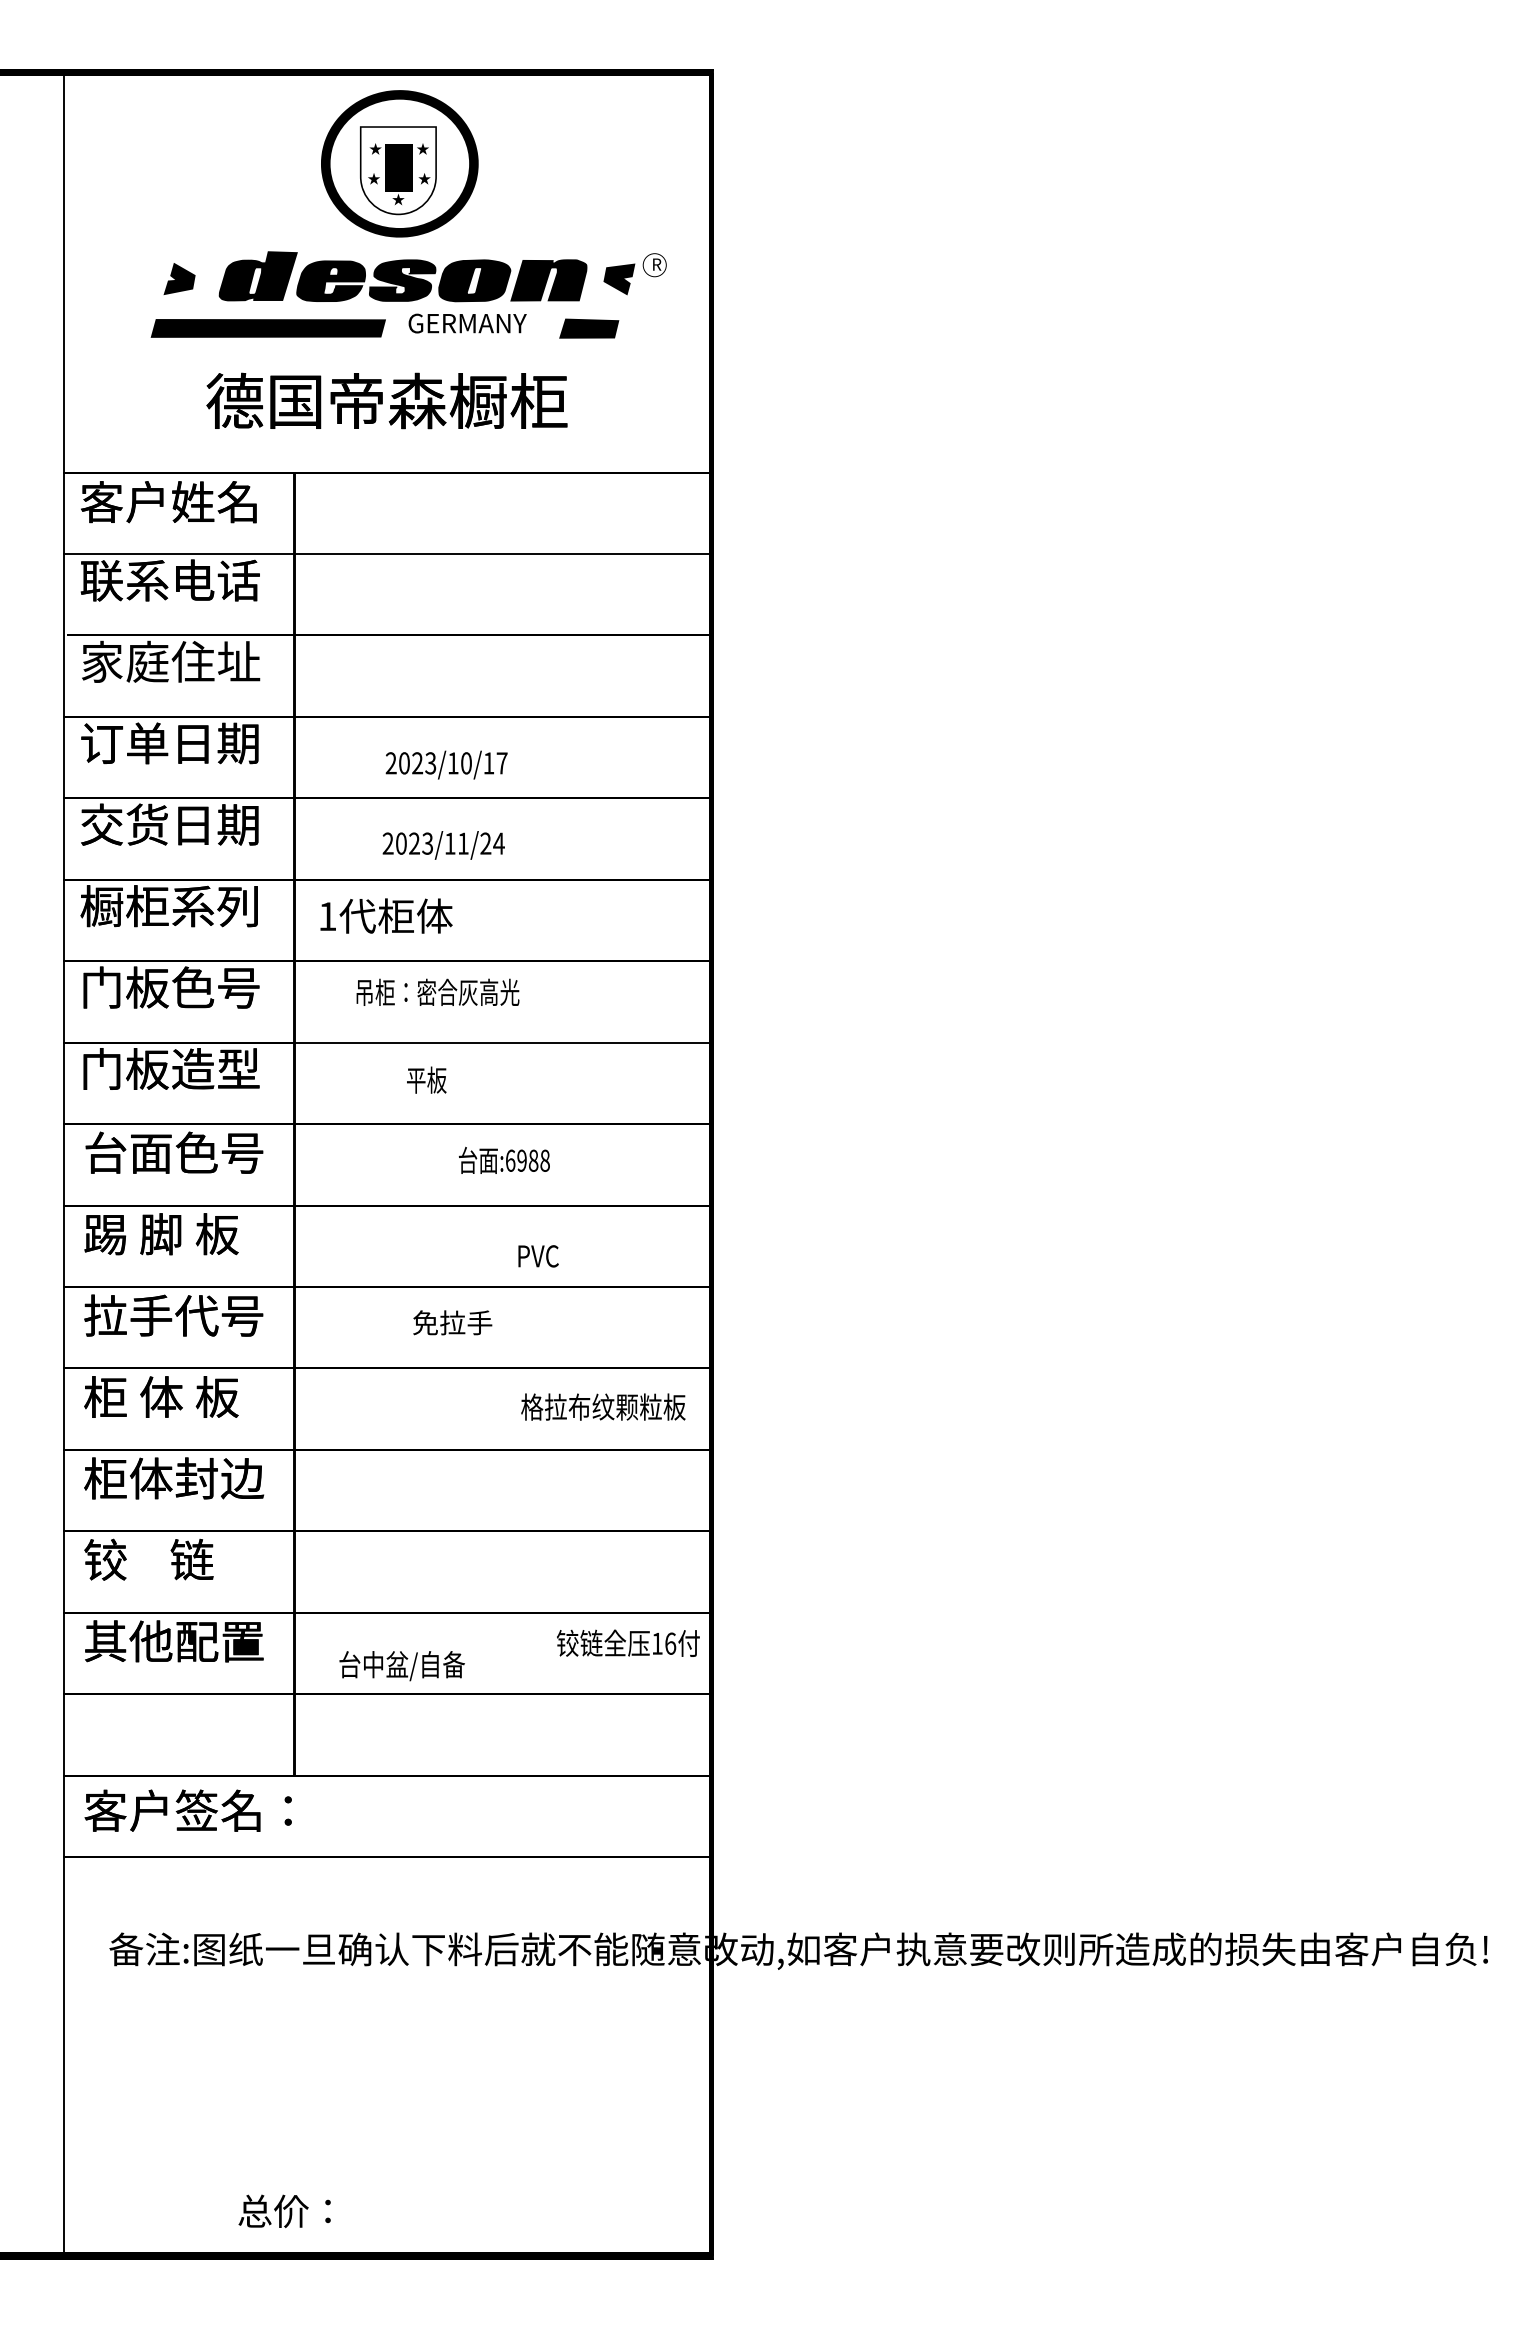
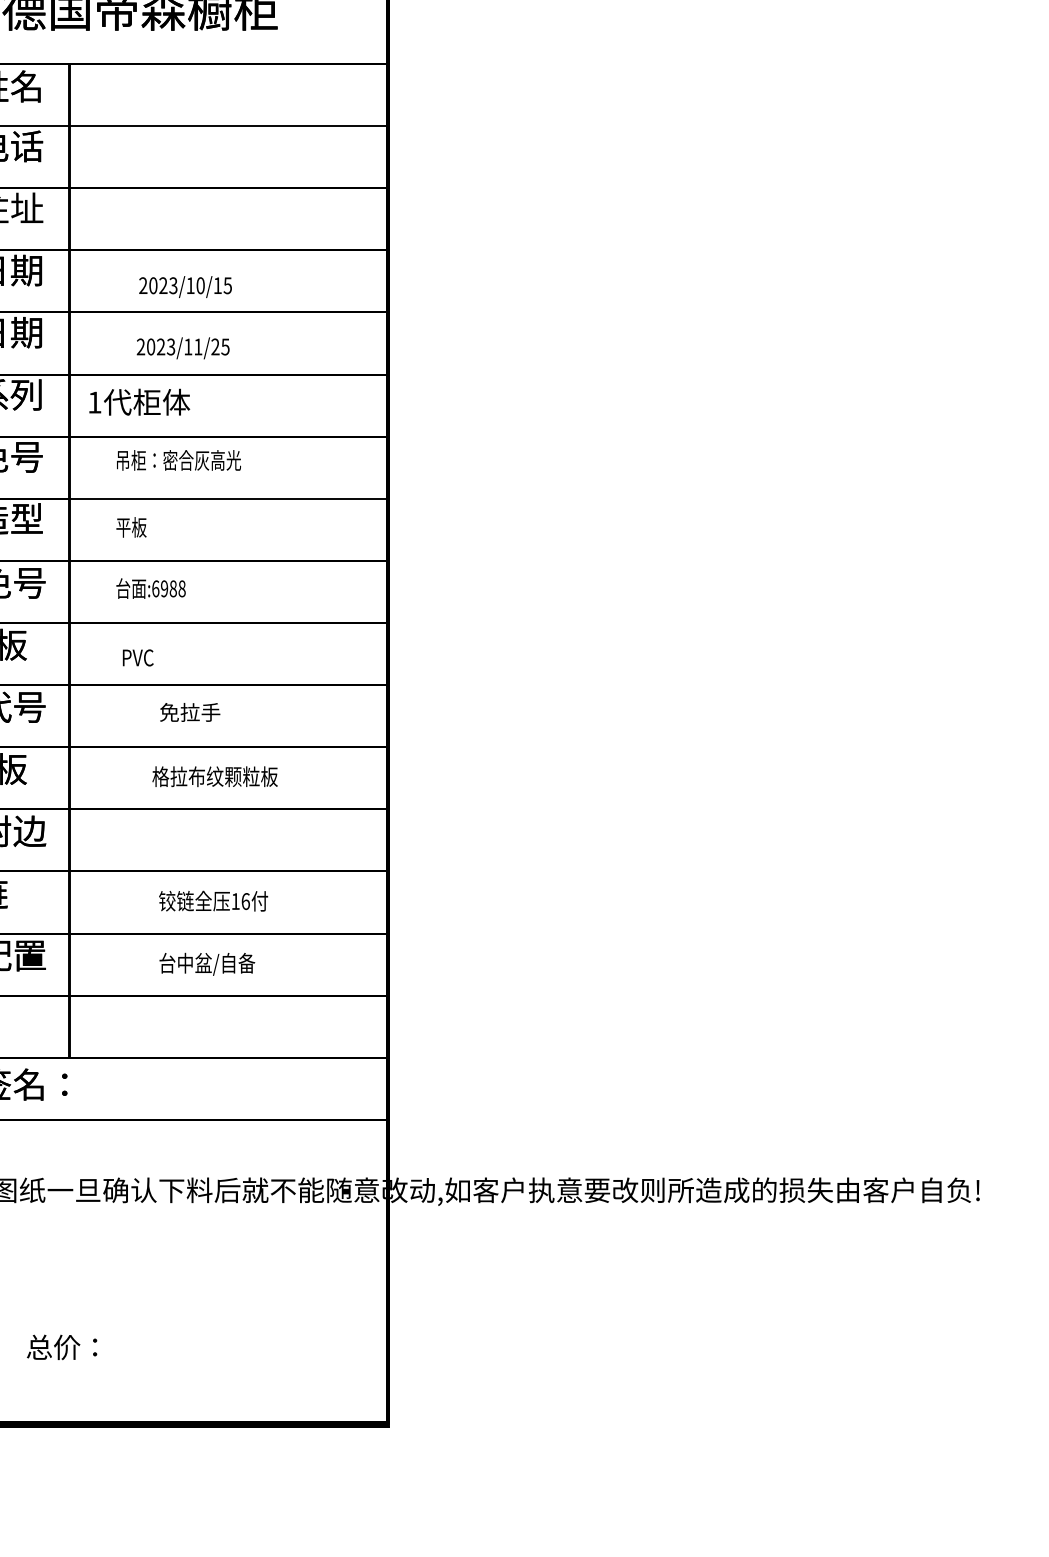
text: (501, 763) -> (227, 285), 2023/10/17 -> 2023/10/15
text: (498, 843) -> (225, 346), 2023/11/24 -> 2023/11/25
text: (426, 1079) -> (131, 526), moved
text: (504, 1159) -> (151, 587), moved
text: (538, 1256) -> (138, 658), moved
text: (603, 1406) -> (215, 776), moved
text: (628, 1642) -> (213, 900), moved
text: (401, 1666) -> (206, 964), moved
text: (284, 2211) -> (61, 1347), moved

